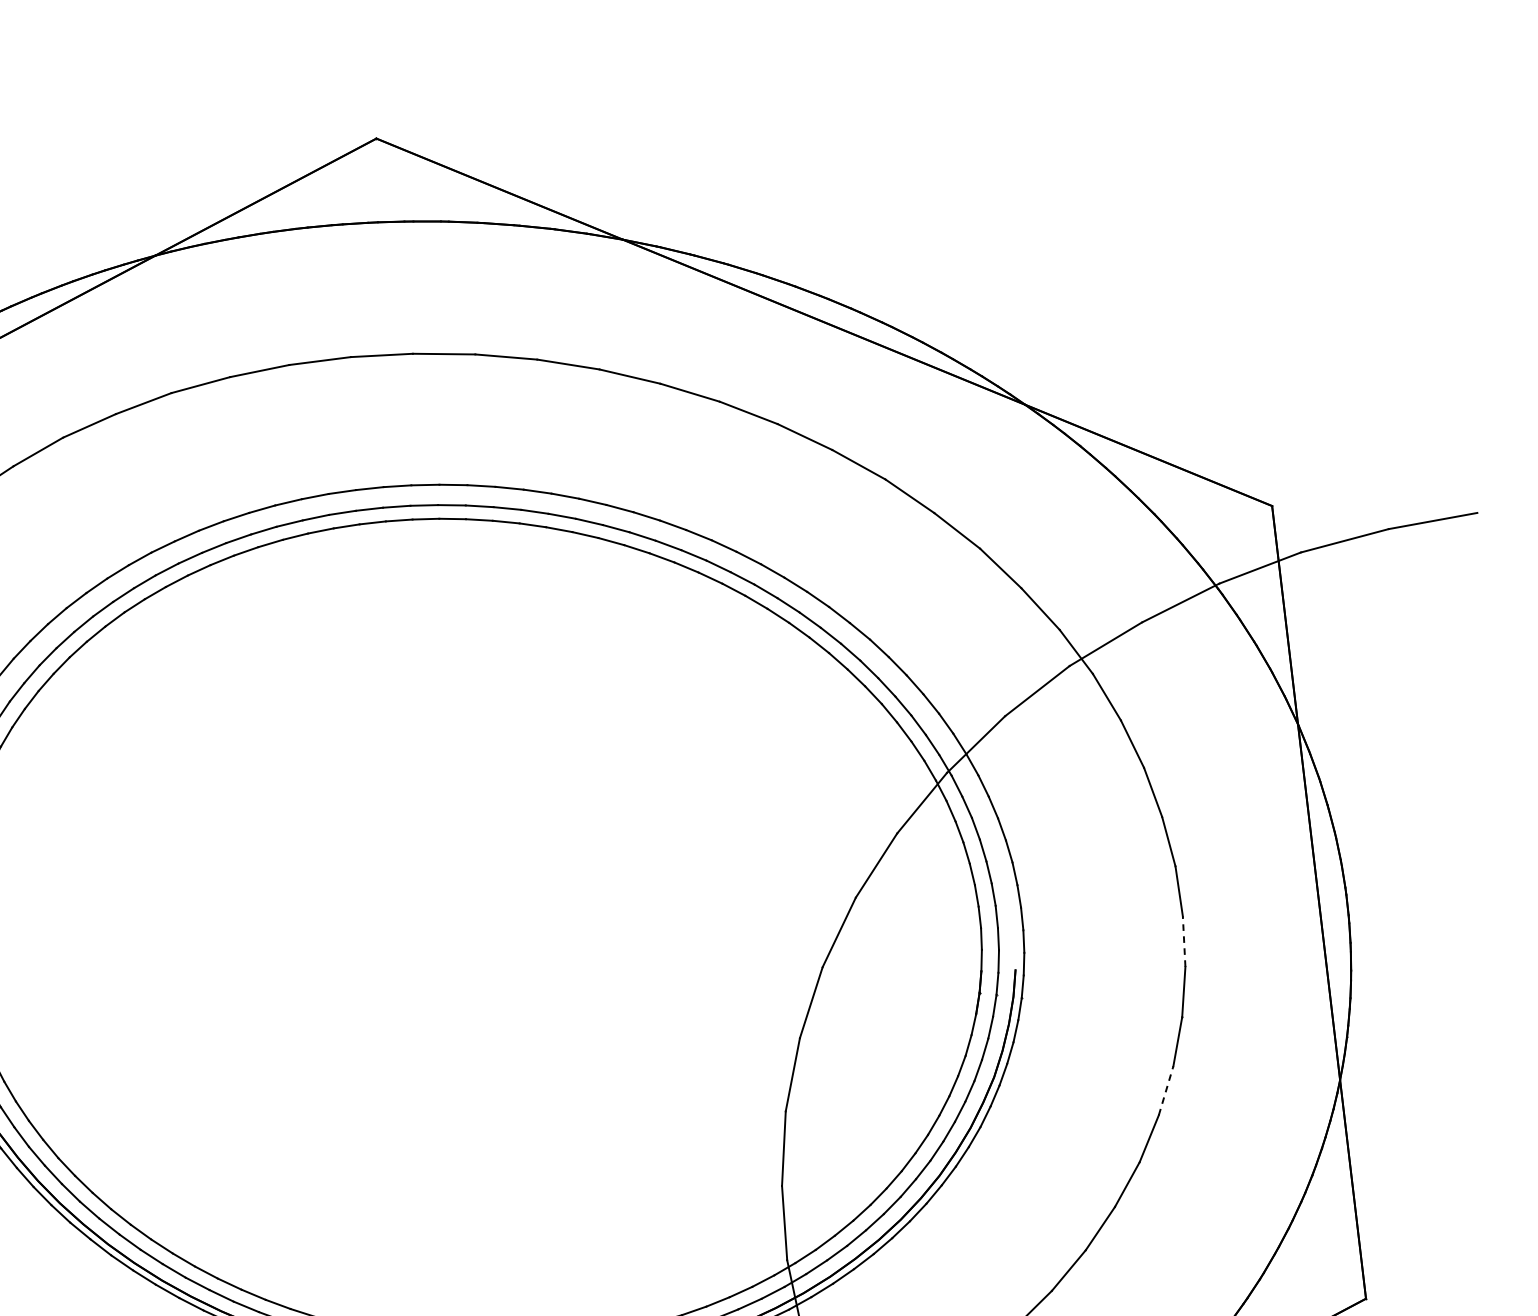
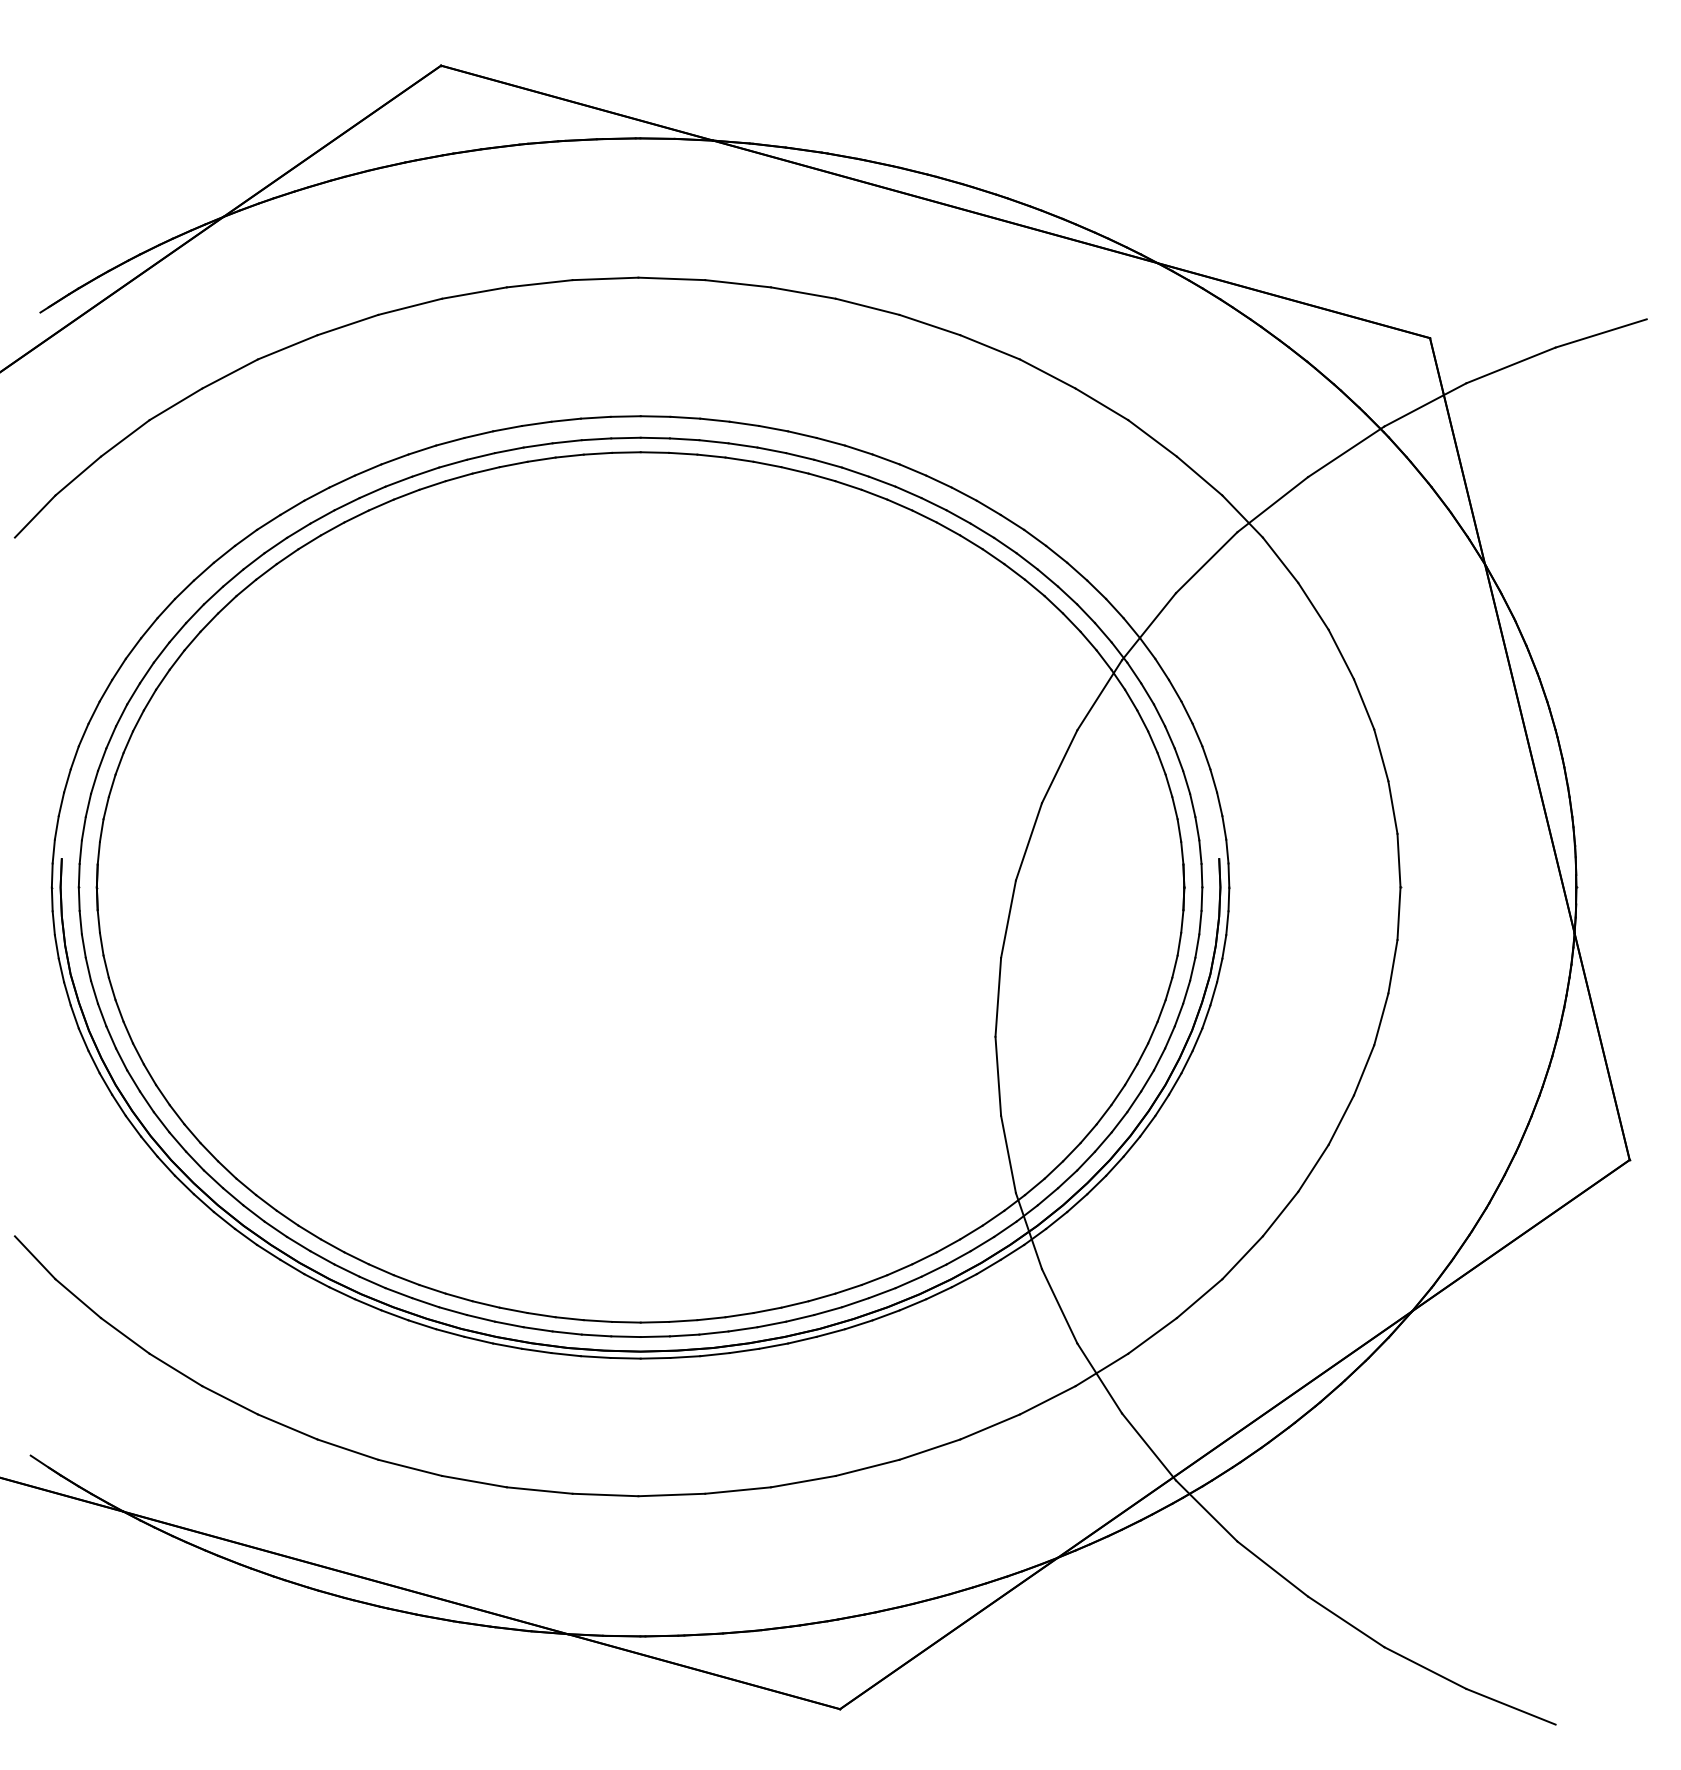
line: (1183, 941) -> (1392, 807), dashed -> solid
line: (1166, 1090) -> (1393, 966), dashed -> solid

